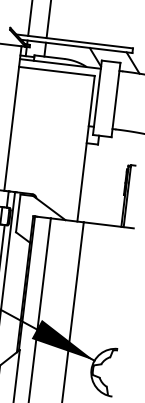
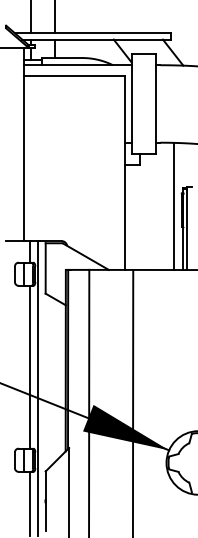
line: (120, 178) -> (174, 206), added

